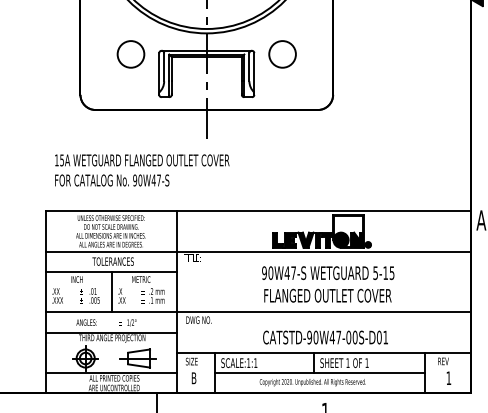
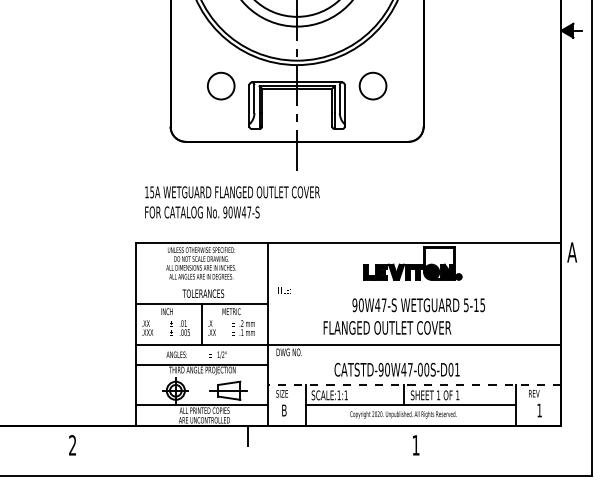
line: (258, 251) -> (348, 283), removed
text: (327, 295) -> (387, 327), moved
text: (324, 337) -> (396, 369), moved
line: (323, 353) -> (414, 385), solid -> dashed

